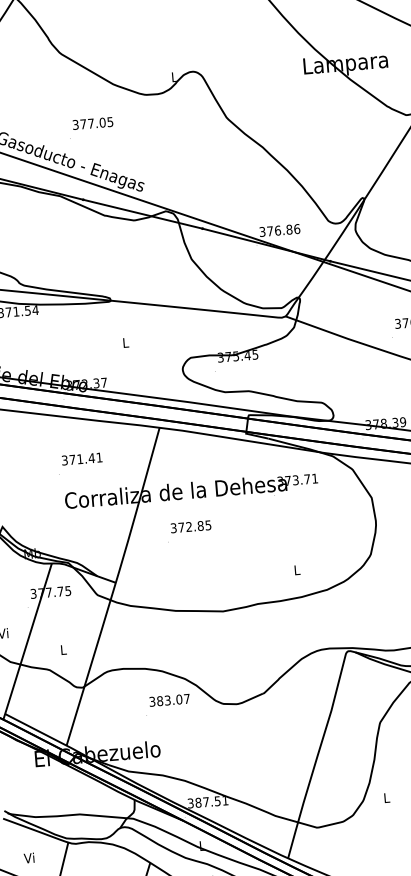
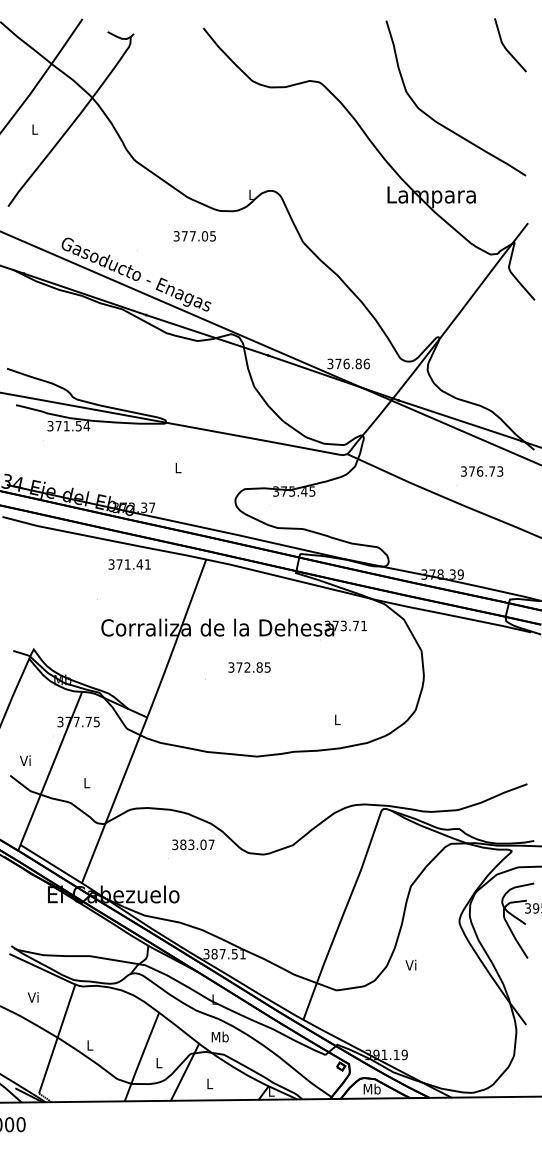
text: (92, 123) -> (194, 236), moved
text: (81, 459) -> (129, 564), moved
text: (191, 526) -> (249, 667), moved
text: (385, 797) -> (410, 964), L -> Vi

